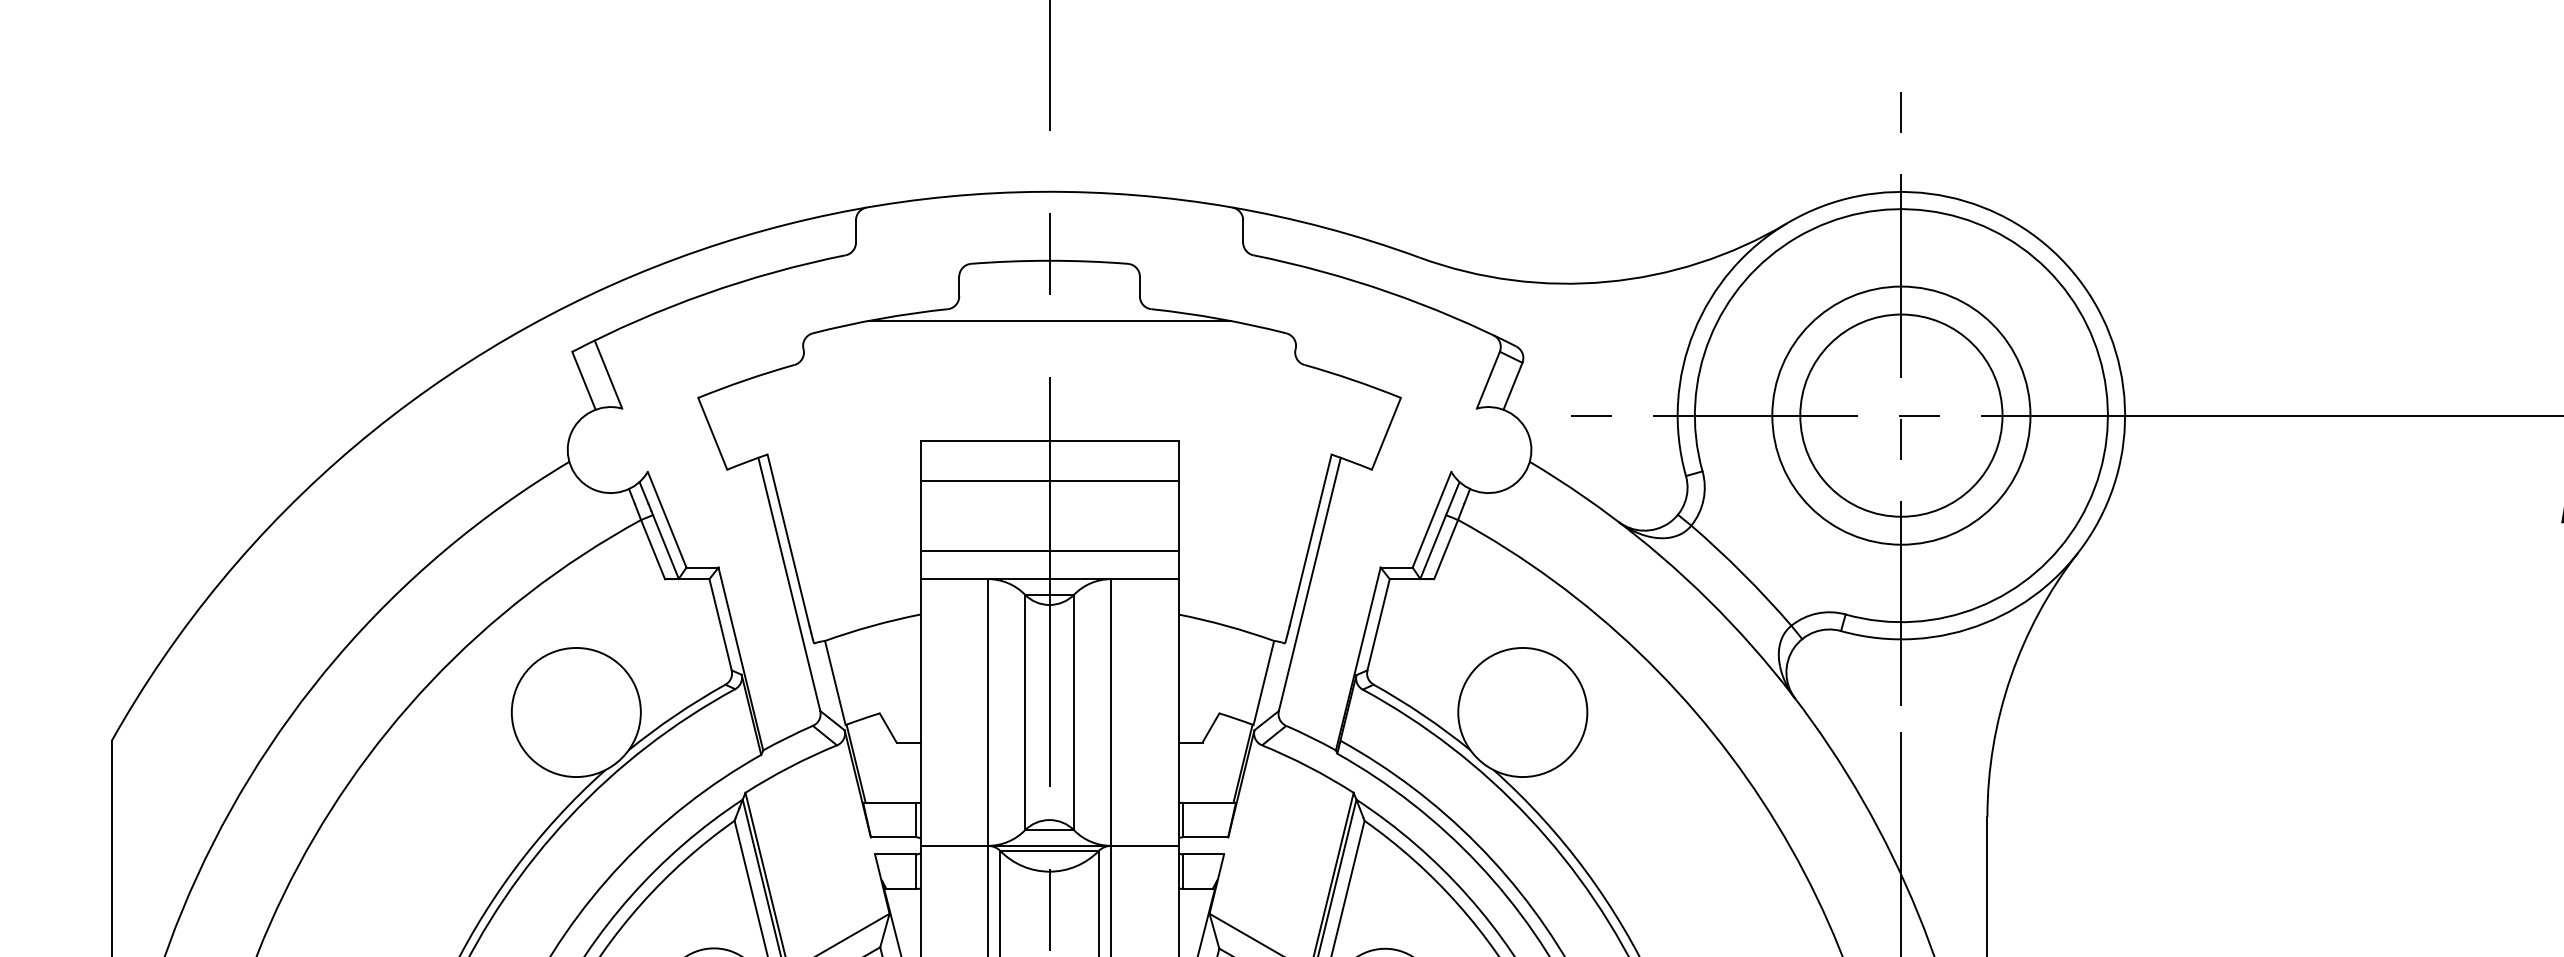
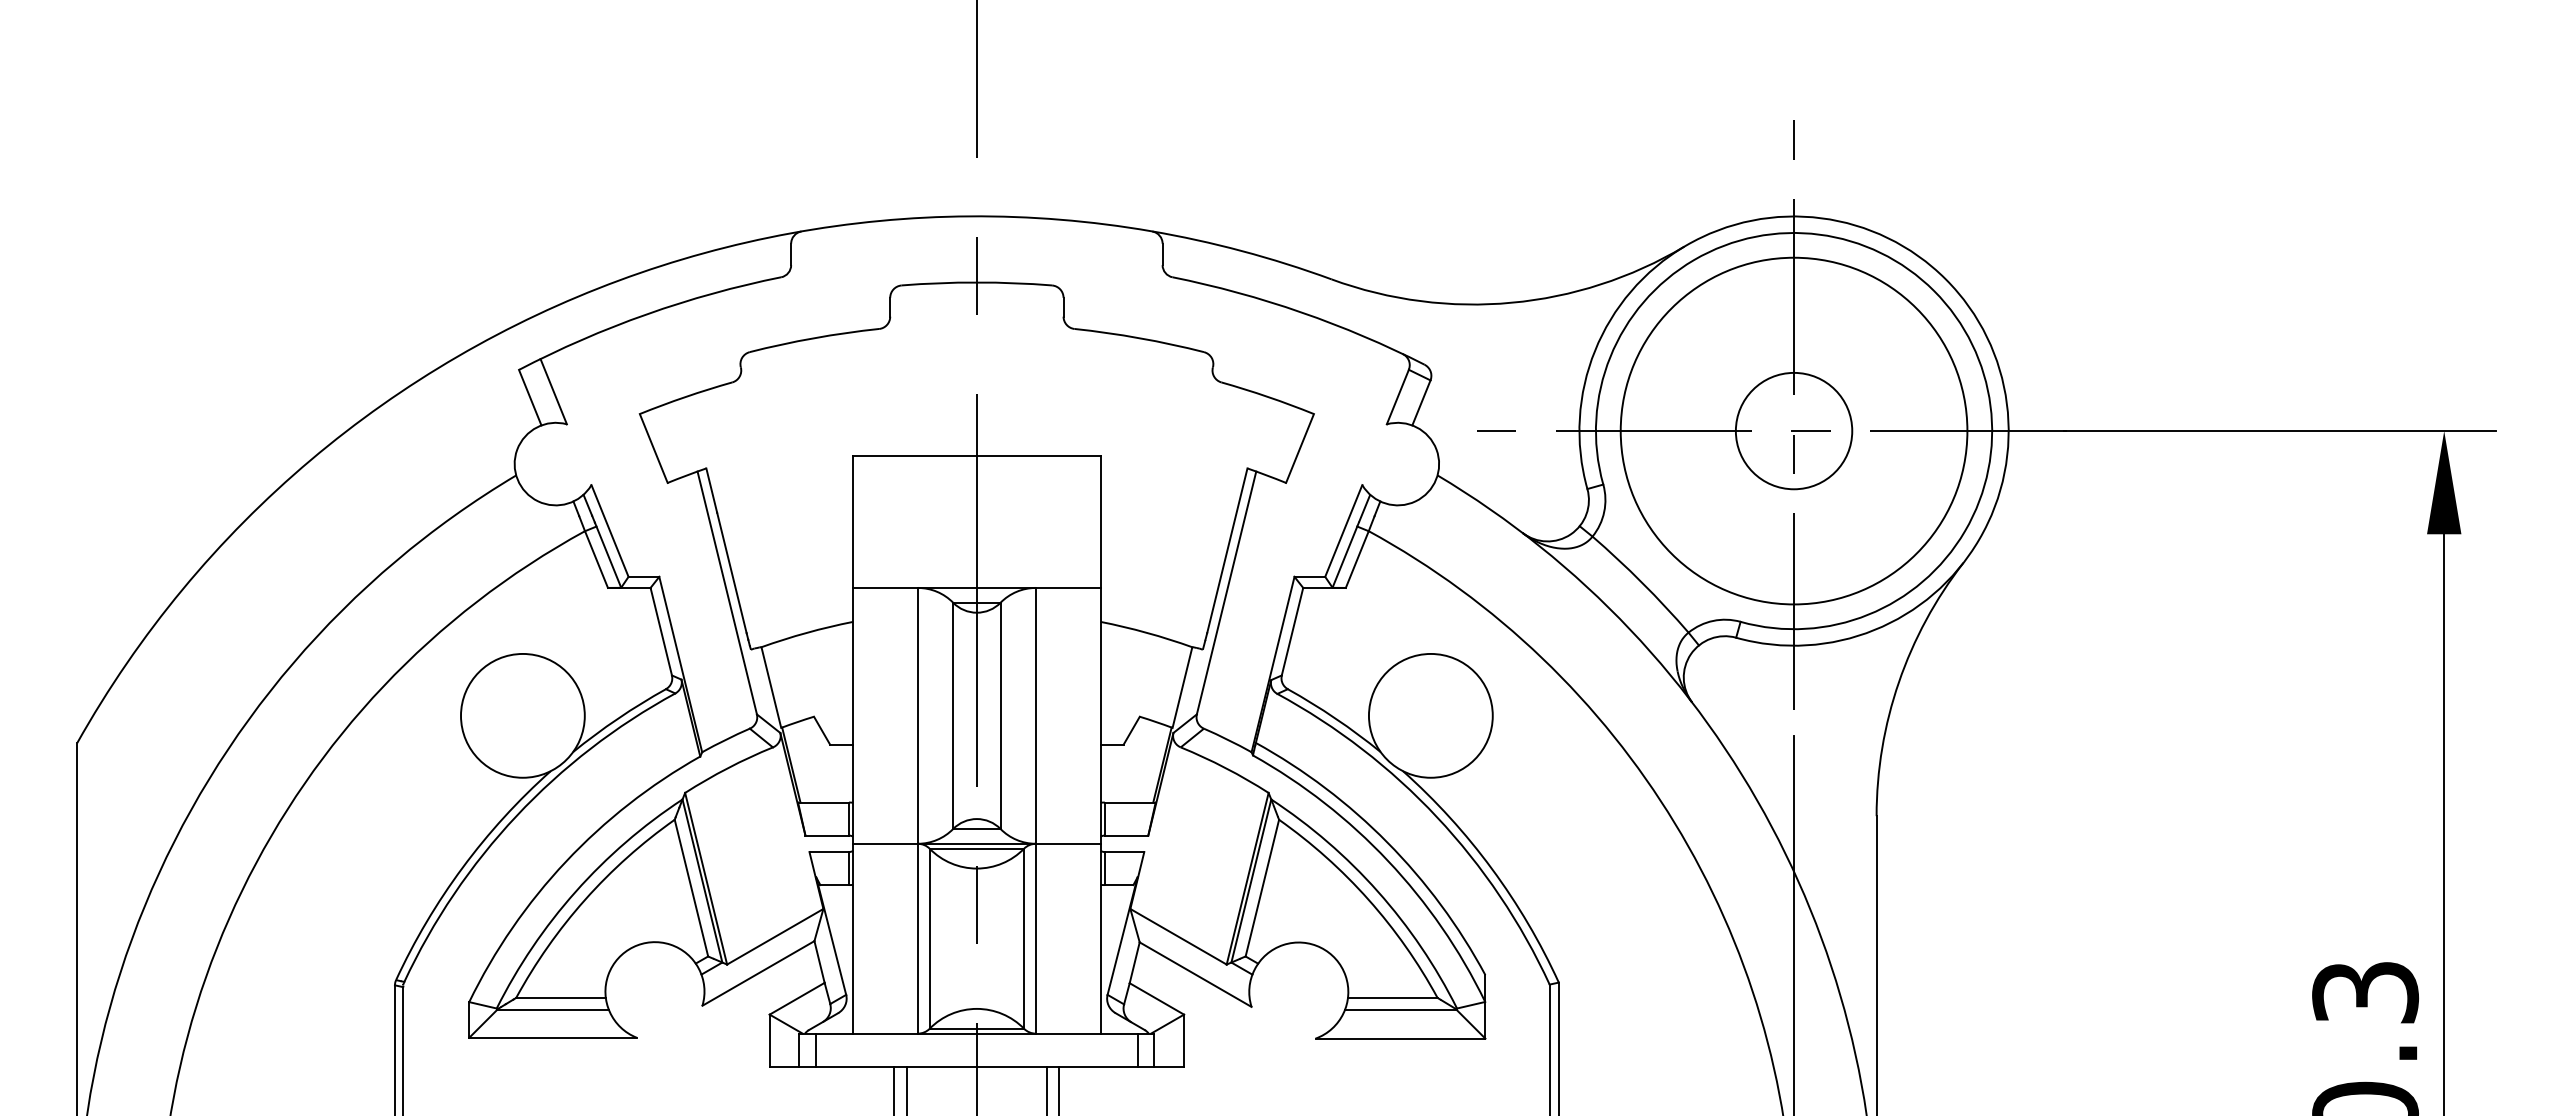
line: (1049, 321) -> (976, 340), removed
circle: (1900, 415) -> (1793, 430), size x1.4
circle: (1901, 416) -> (1794, 431), size x0.6
line: (1049, 481) -> (976, 494), removed
line: (1049, 550) -> (976, 560), removed

